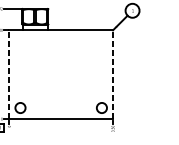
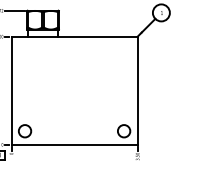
line: (9, 74) -> (11, 90), dashed -> solid
line: (112, 74) -> (137, 90), dashed -> solid

